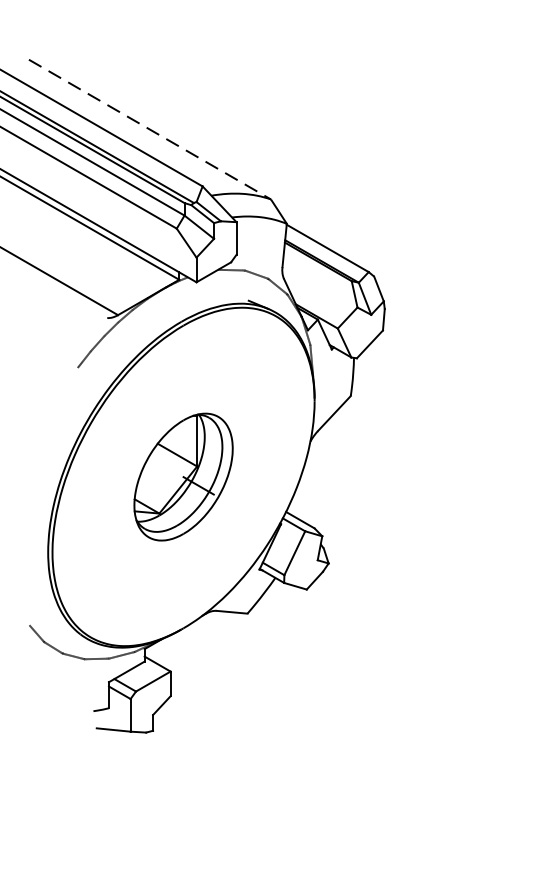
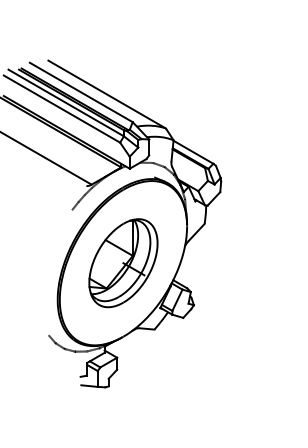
line: (150, 129) -> (107, 94), dashed -> solid
part: (183, 477) -> (123, 263), size x1.43

